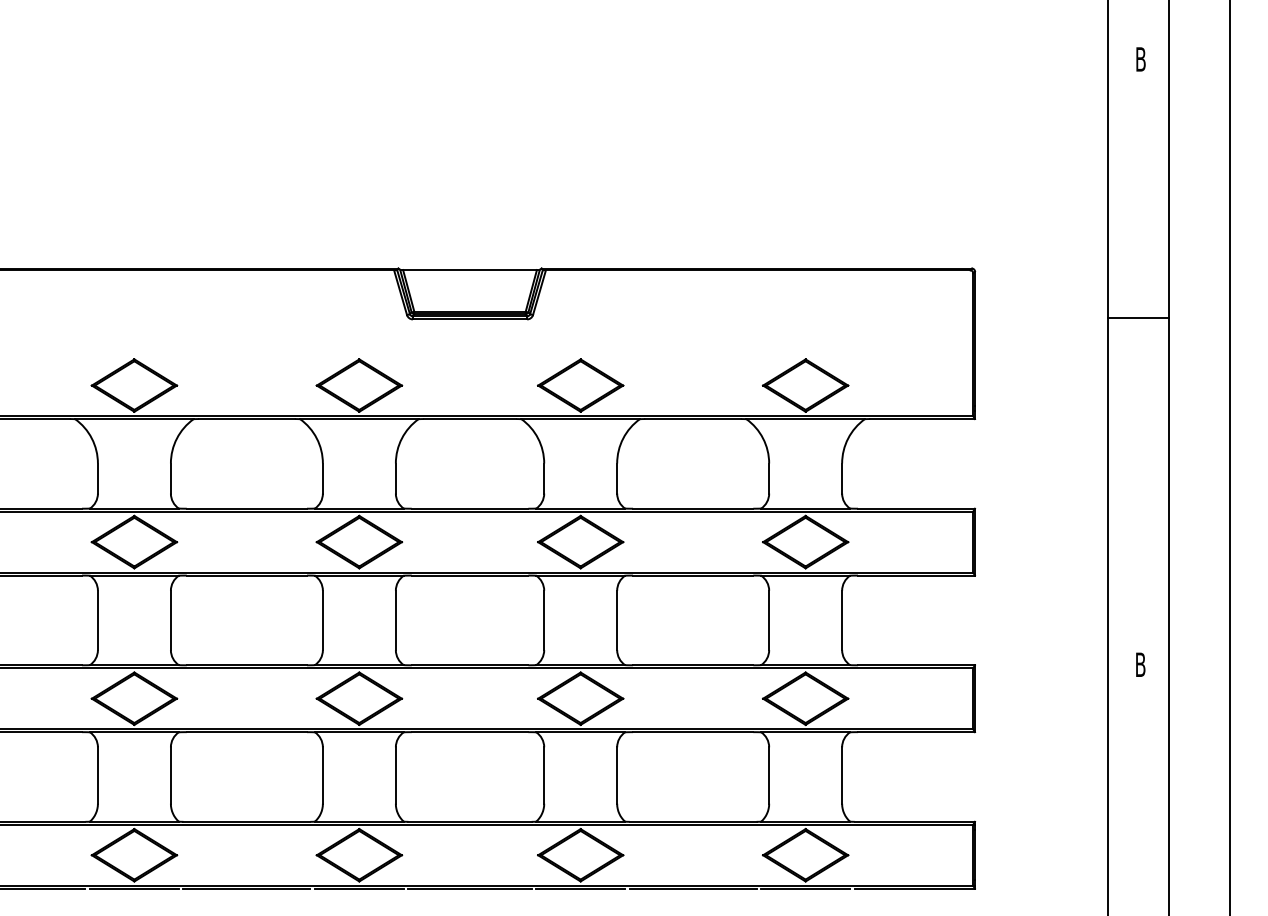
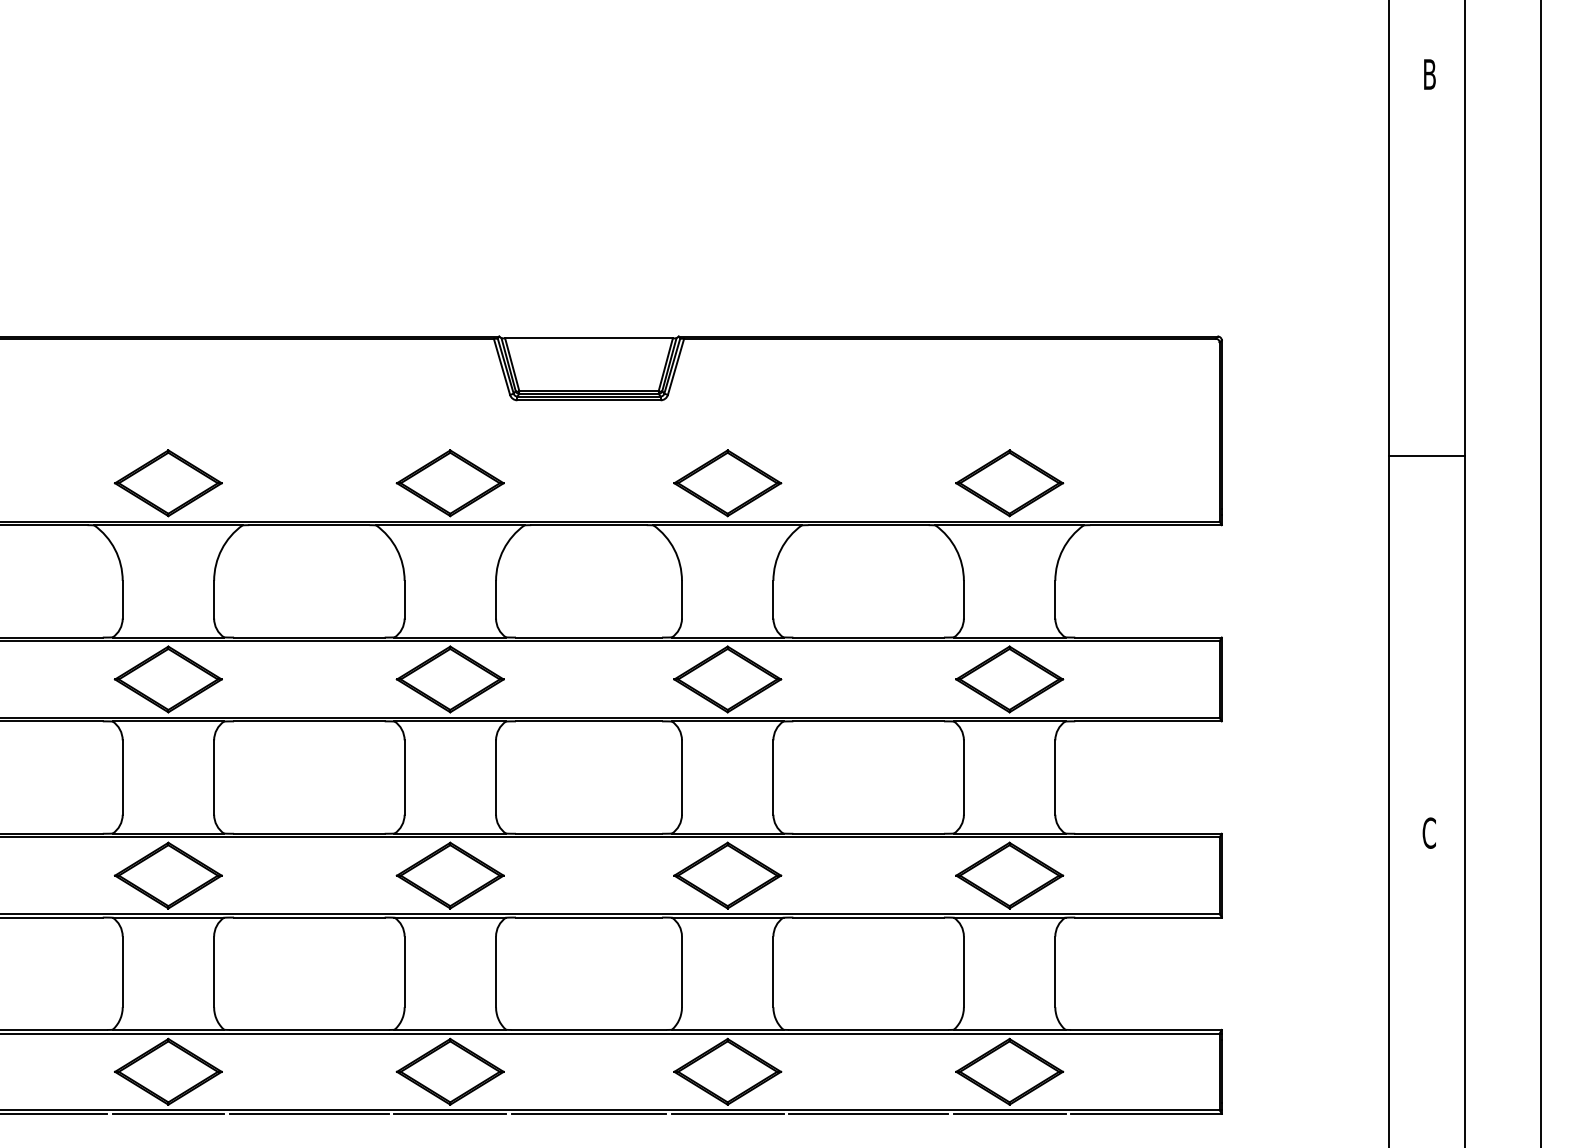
line: (1138, 317) -> (1426, 455), moved
text: (1140, 664) -> (1429, 832), B -> C

